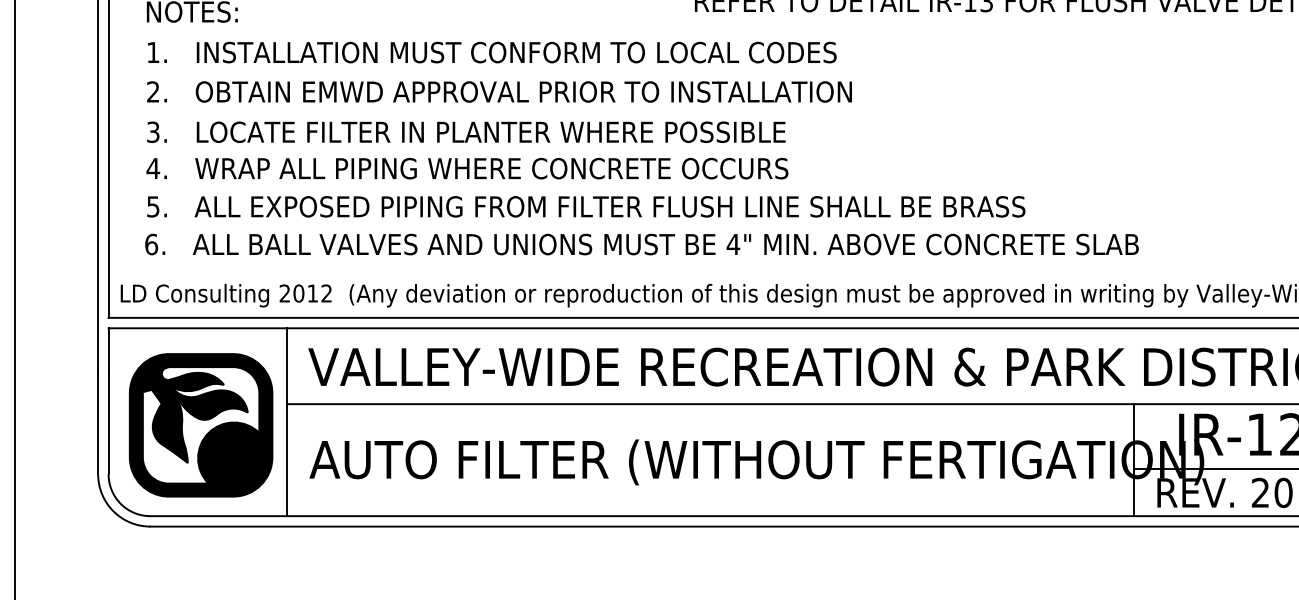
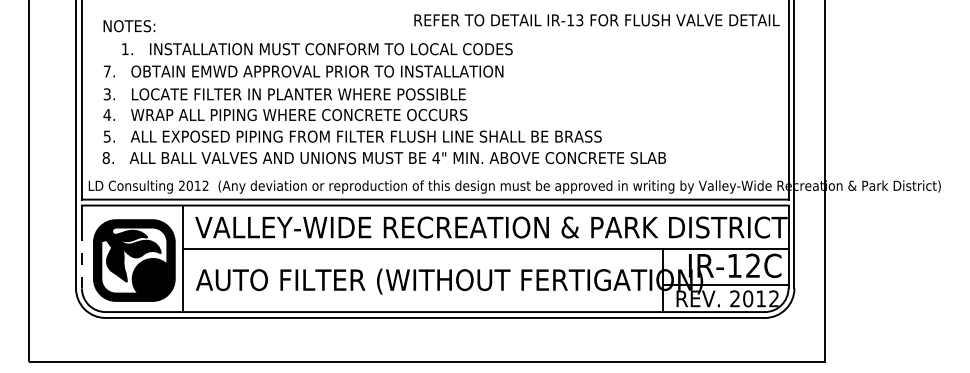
text: (492, 53) -> (317, 49), moved
text: (151, 91) -> (106, 71), 2. -> 7.
text: (150, 243) -> (105, 157), 6. -> 8.
line: (107, 421) -> (81, 258), solid -> dashed

